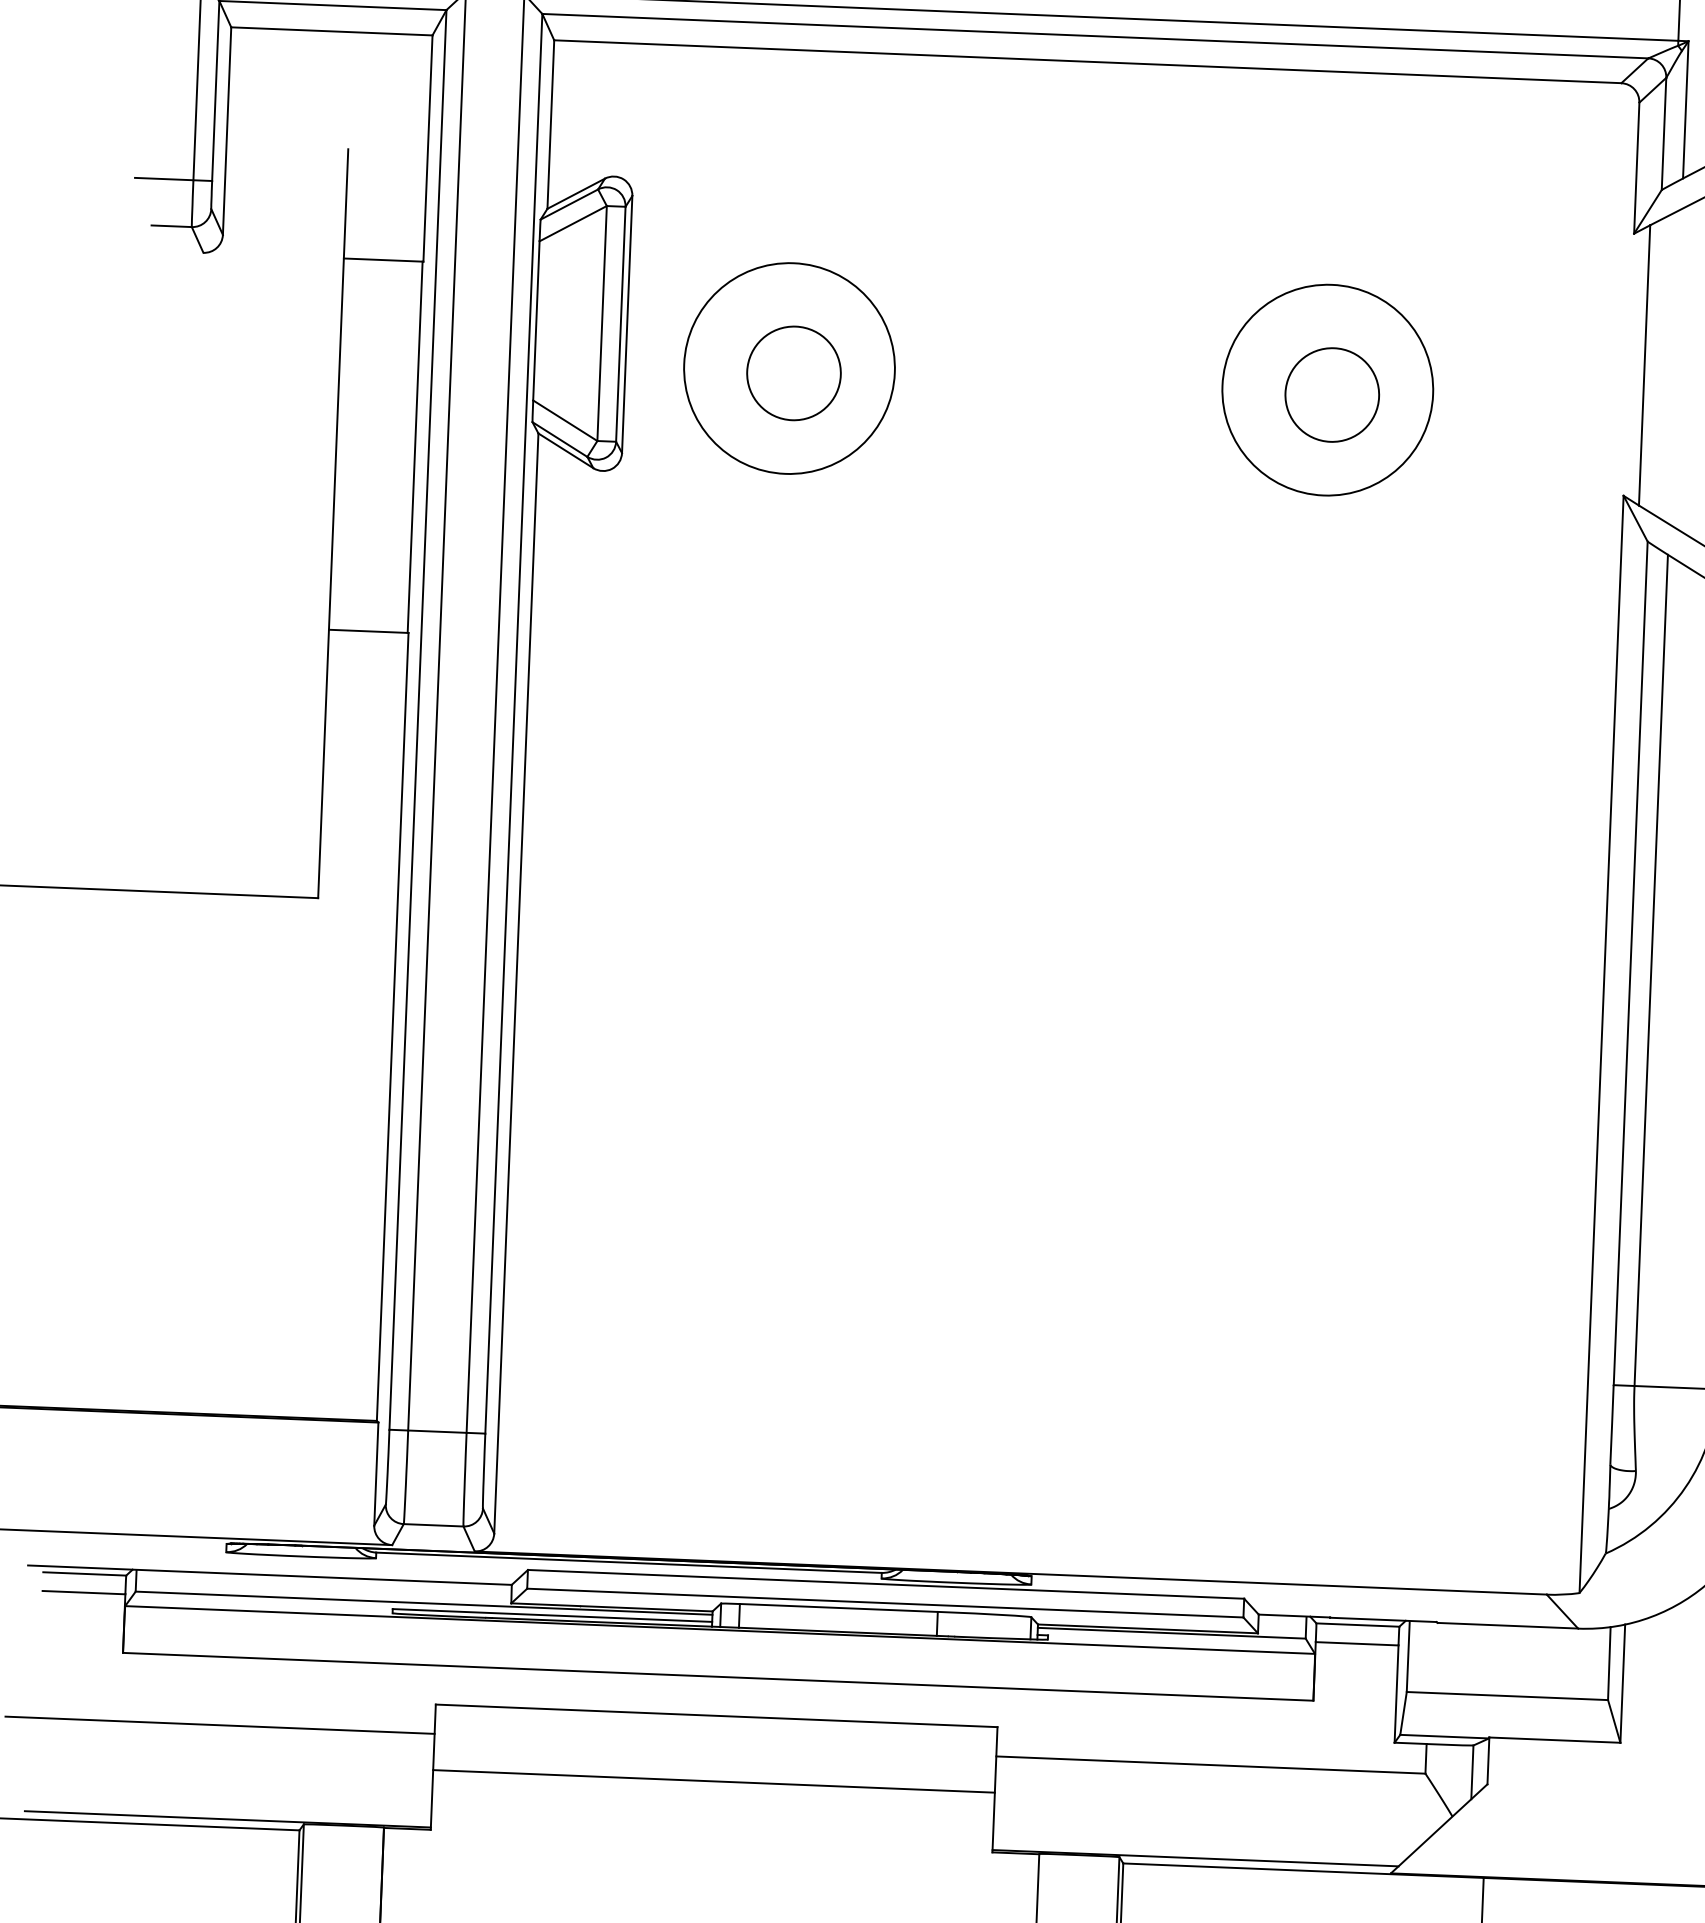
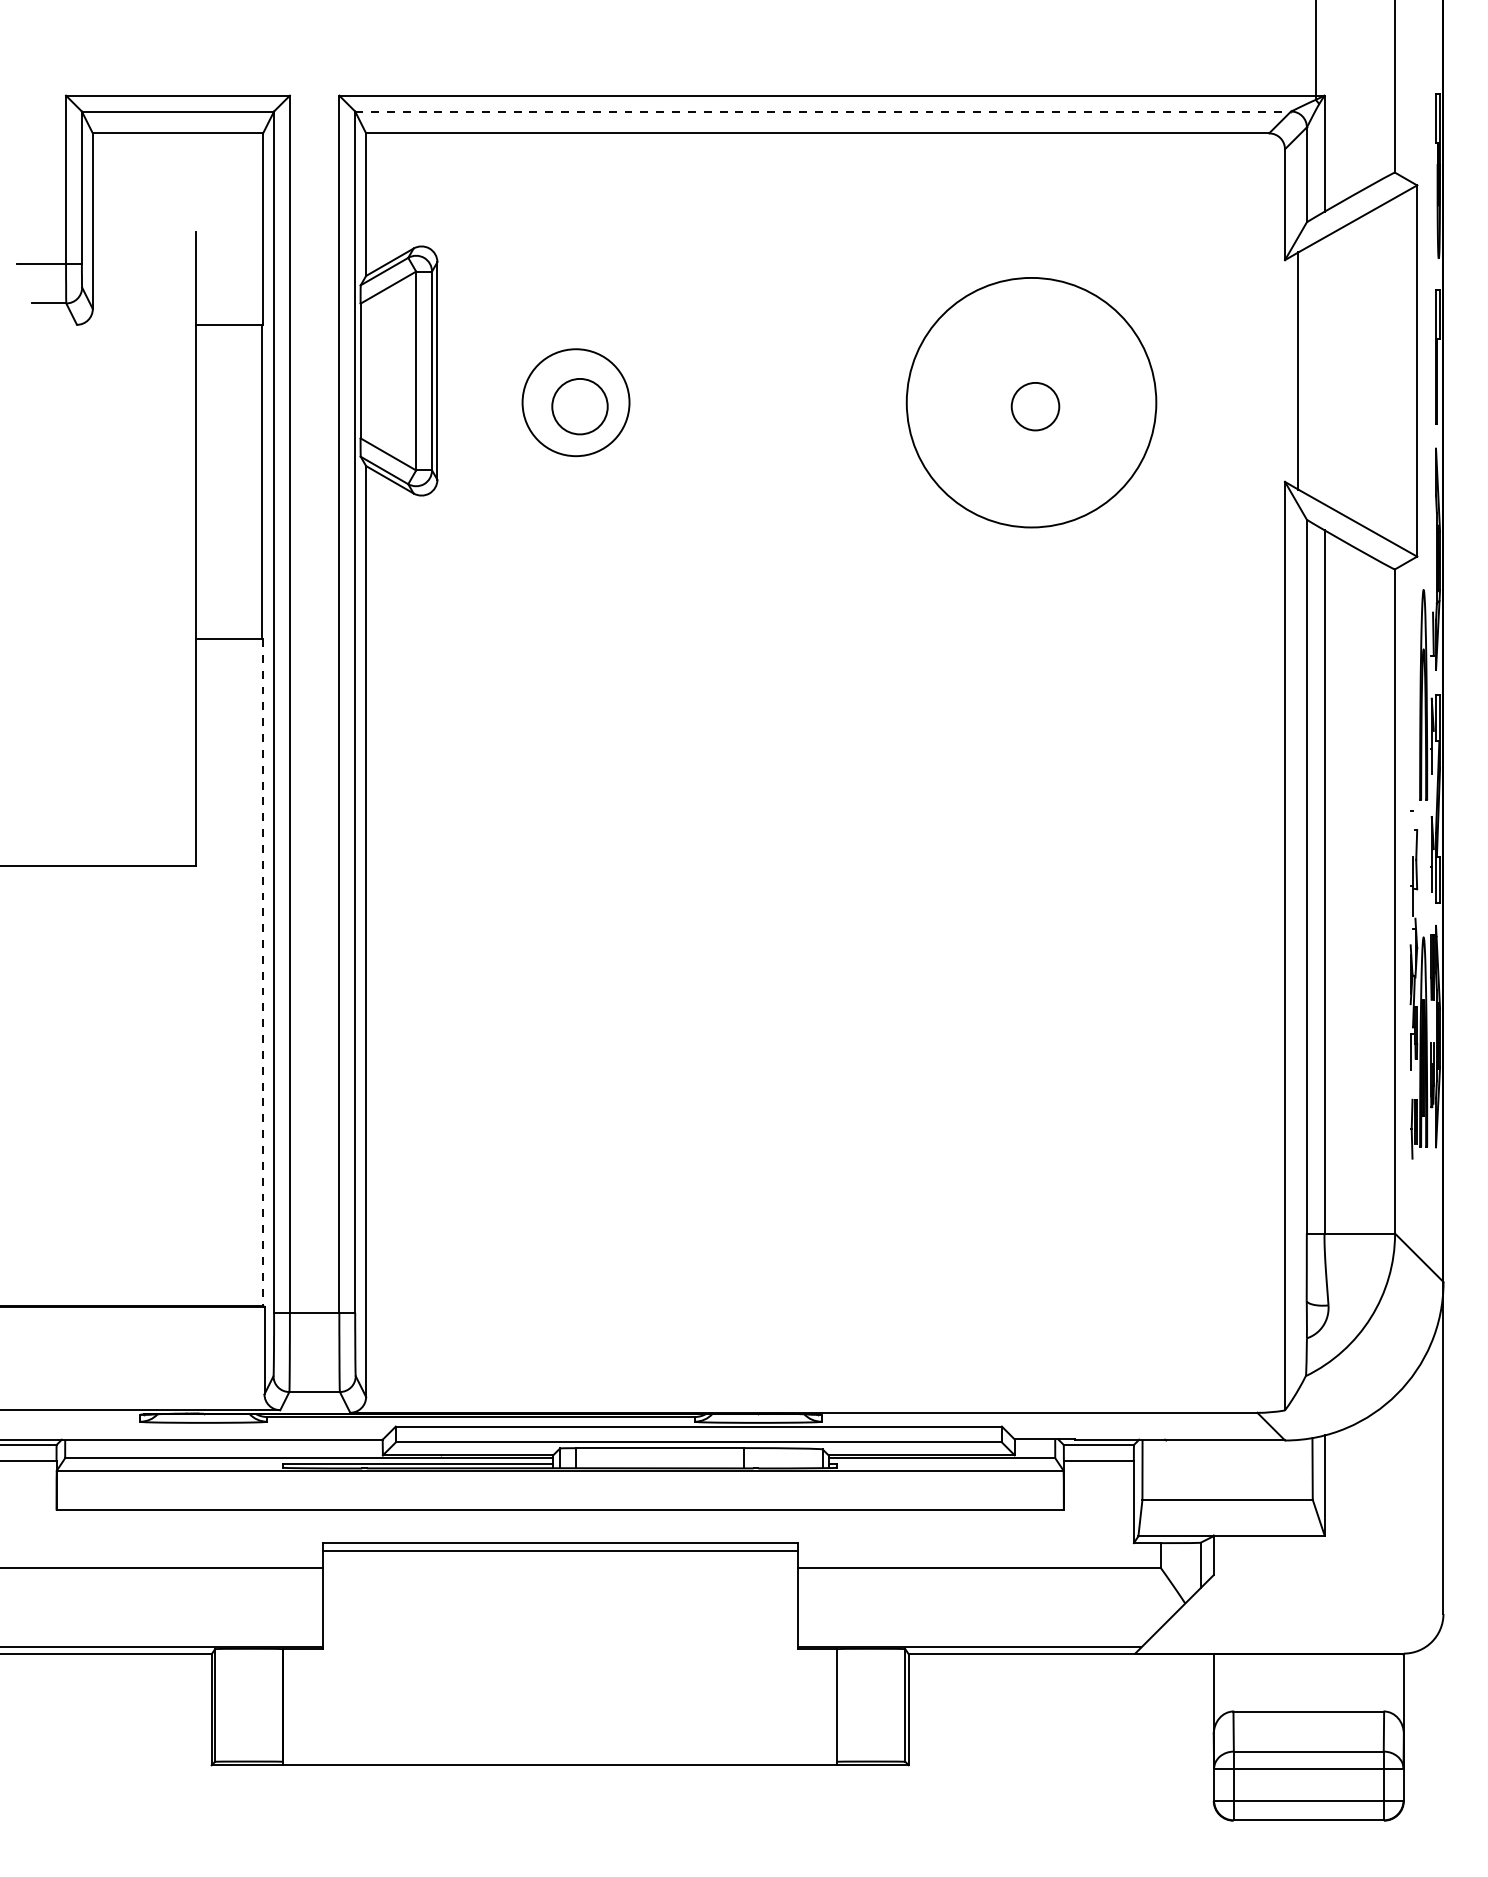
line: (1095, 36) -> (823, 111), solid -> dashed
circle: (788, 368) -> (575, 402), size x0.6
circle: (793, 373) -> (579, 406), size x0.7
circle: (1327, 389) -> (1031, 402), size x1.4
circle: (1332, 394) -> (1035, 406), size x0.6
line: (393, 1027) -> (263, 972), solid -> dashed
line: (713, 1780) -> (559, 1550), moved

